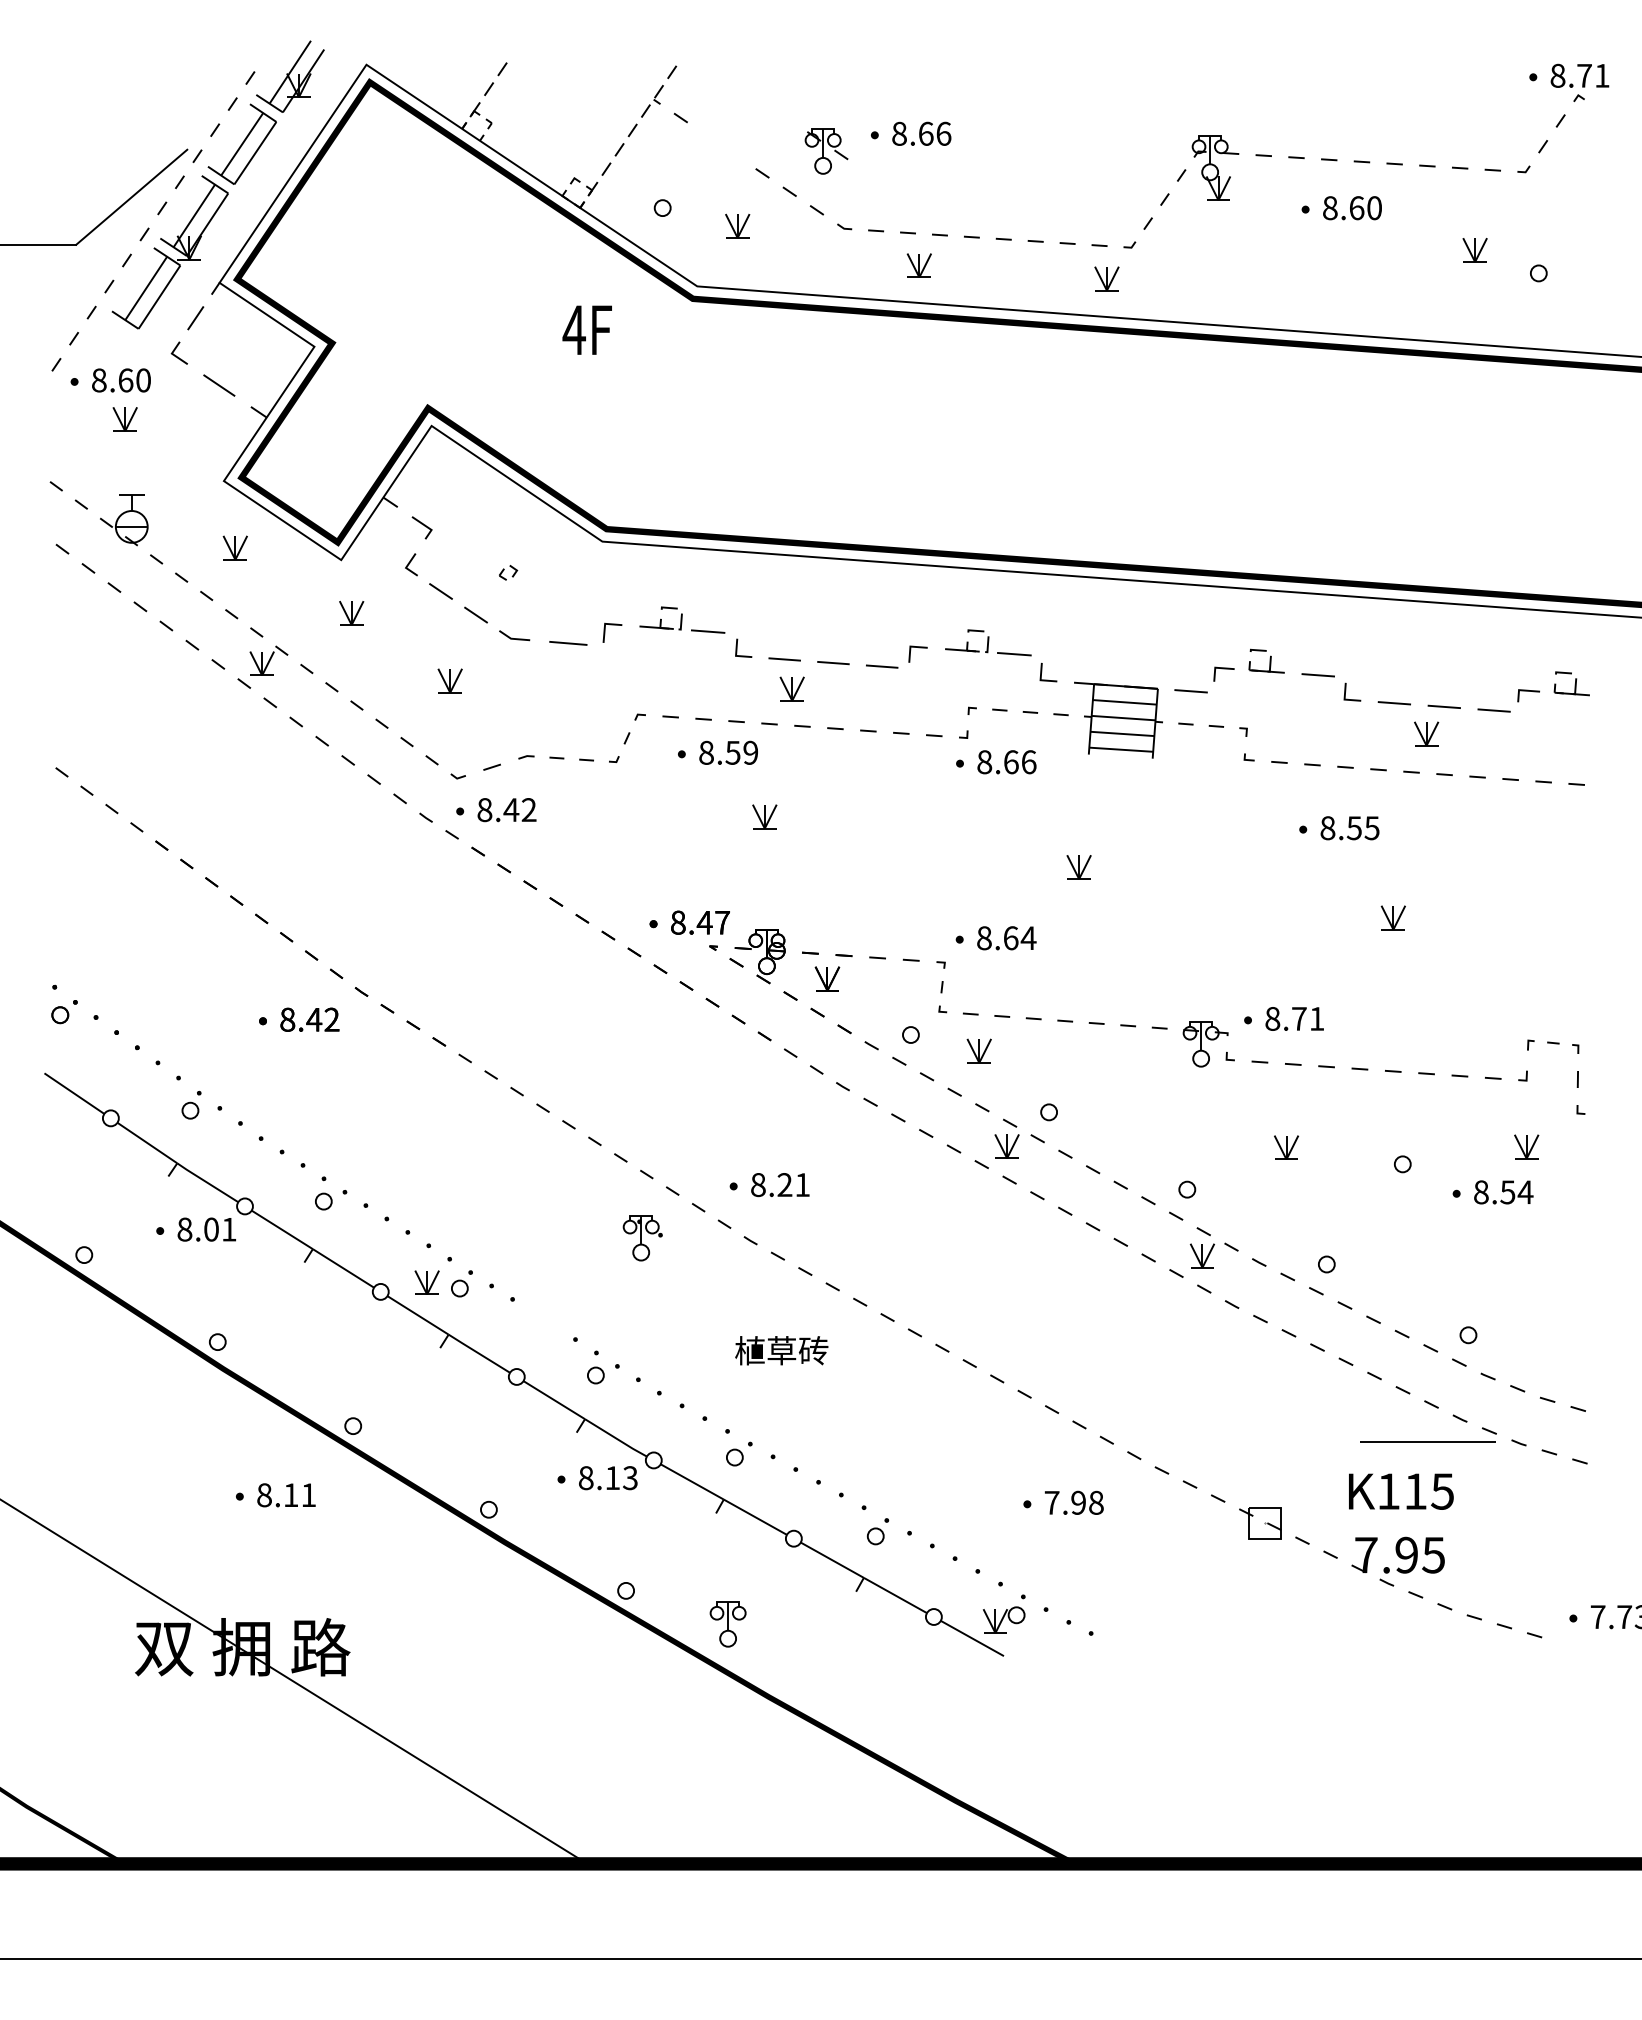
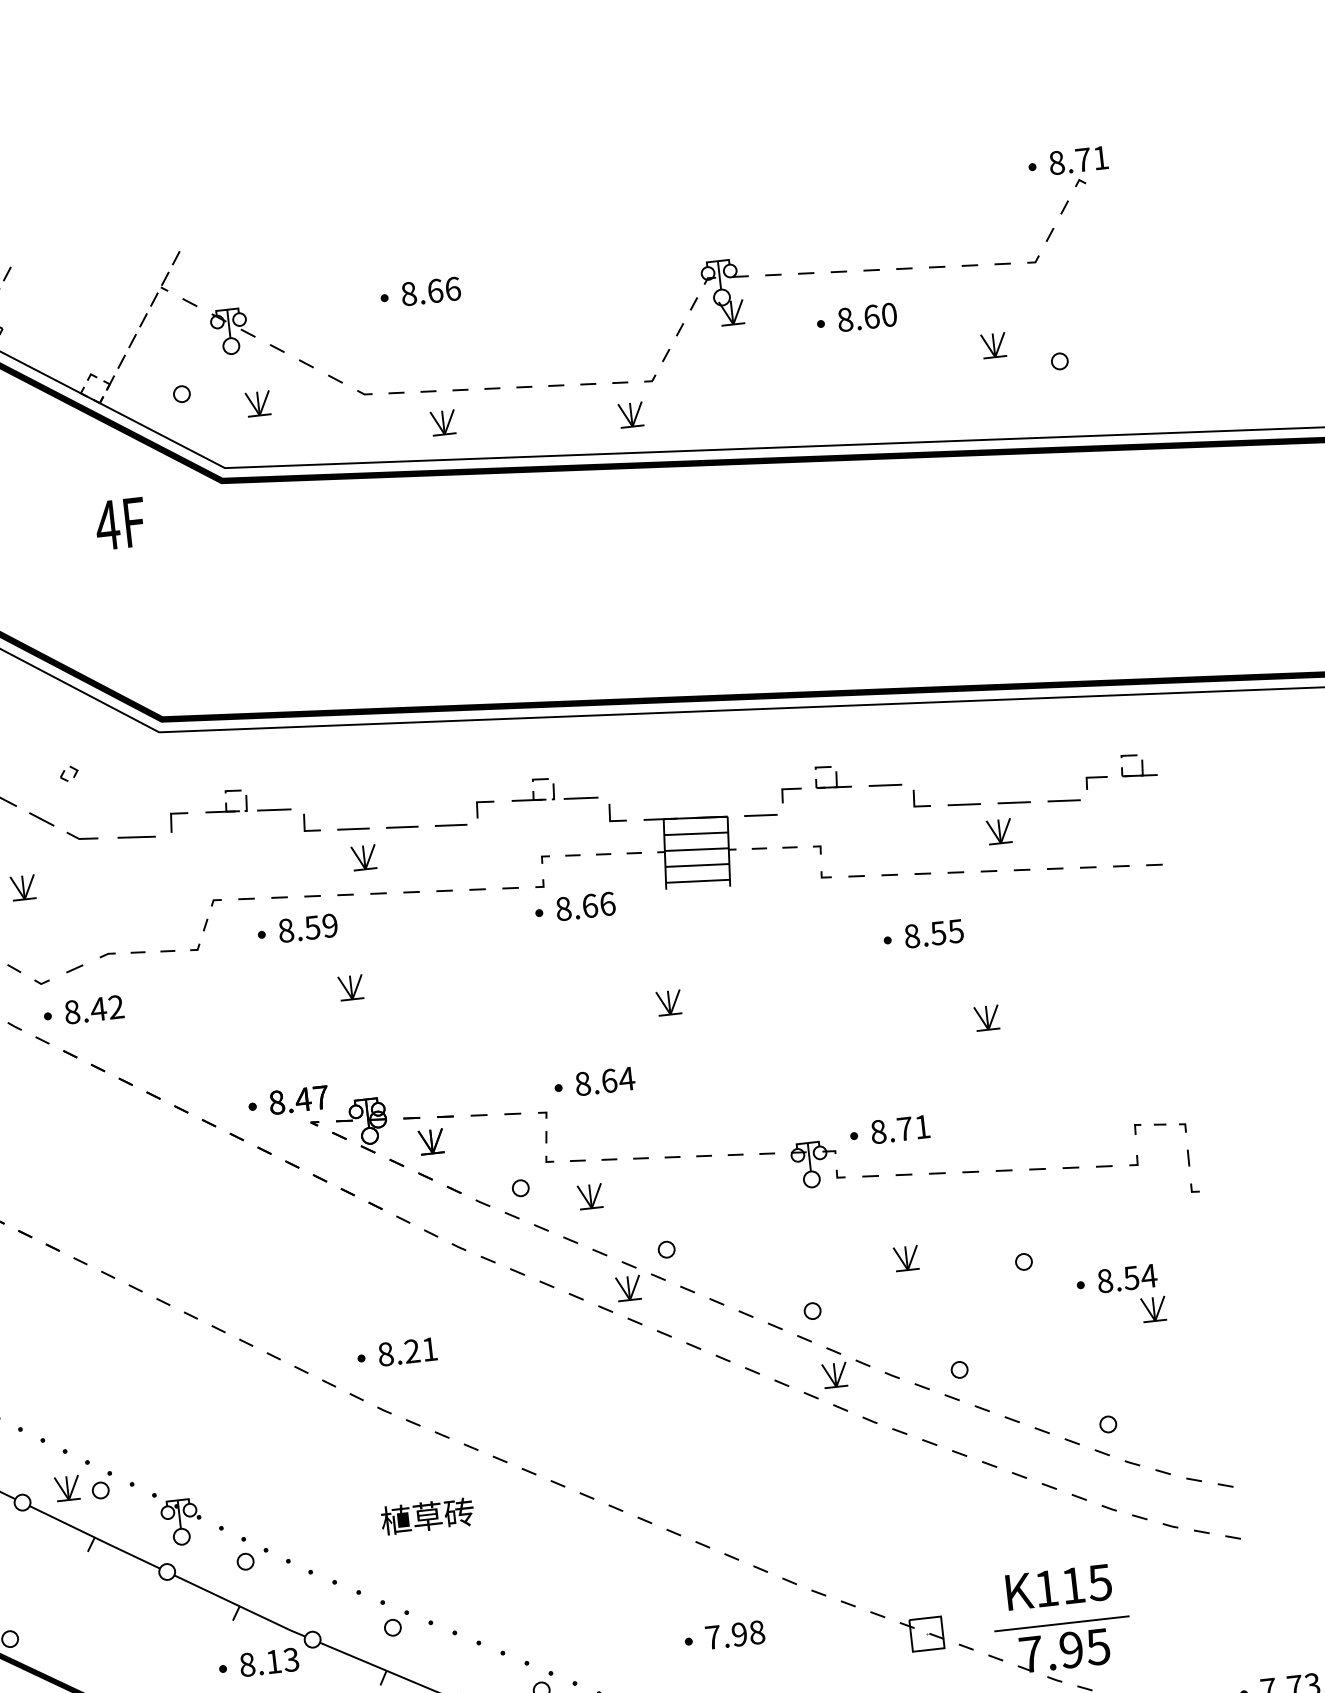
part: (826, 151) -> (233, 331), moved
part: (1526, 1146) -> (1153, 1308), moved
part: (642, 1238) -> (181, 1522), moved
line: (1427, 1441) -> (1061, 1623), moved

